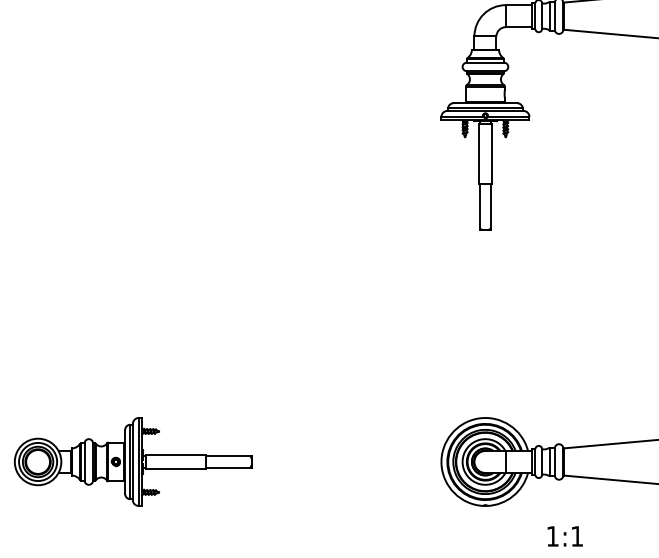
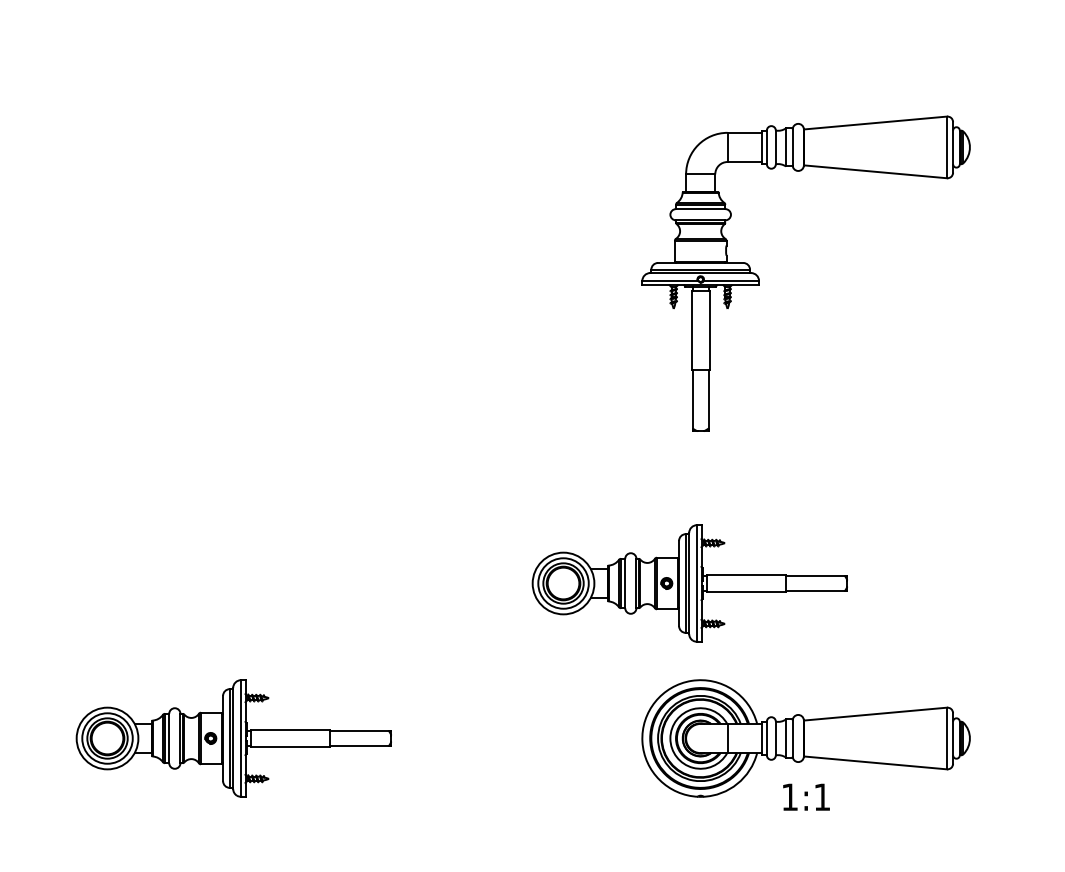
part: (477, 345) -> (689, 583), added
text: (565, 535) -> (806, 796), moved

